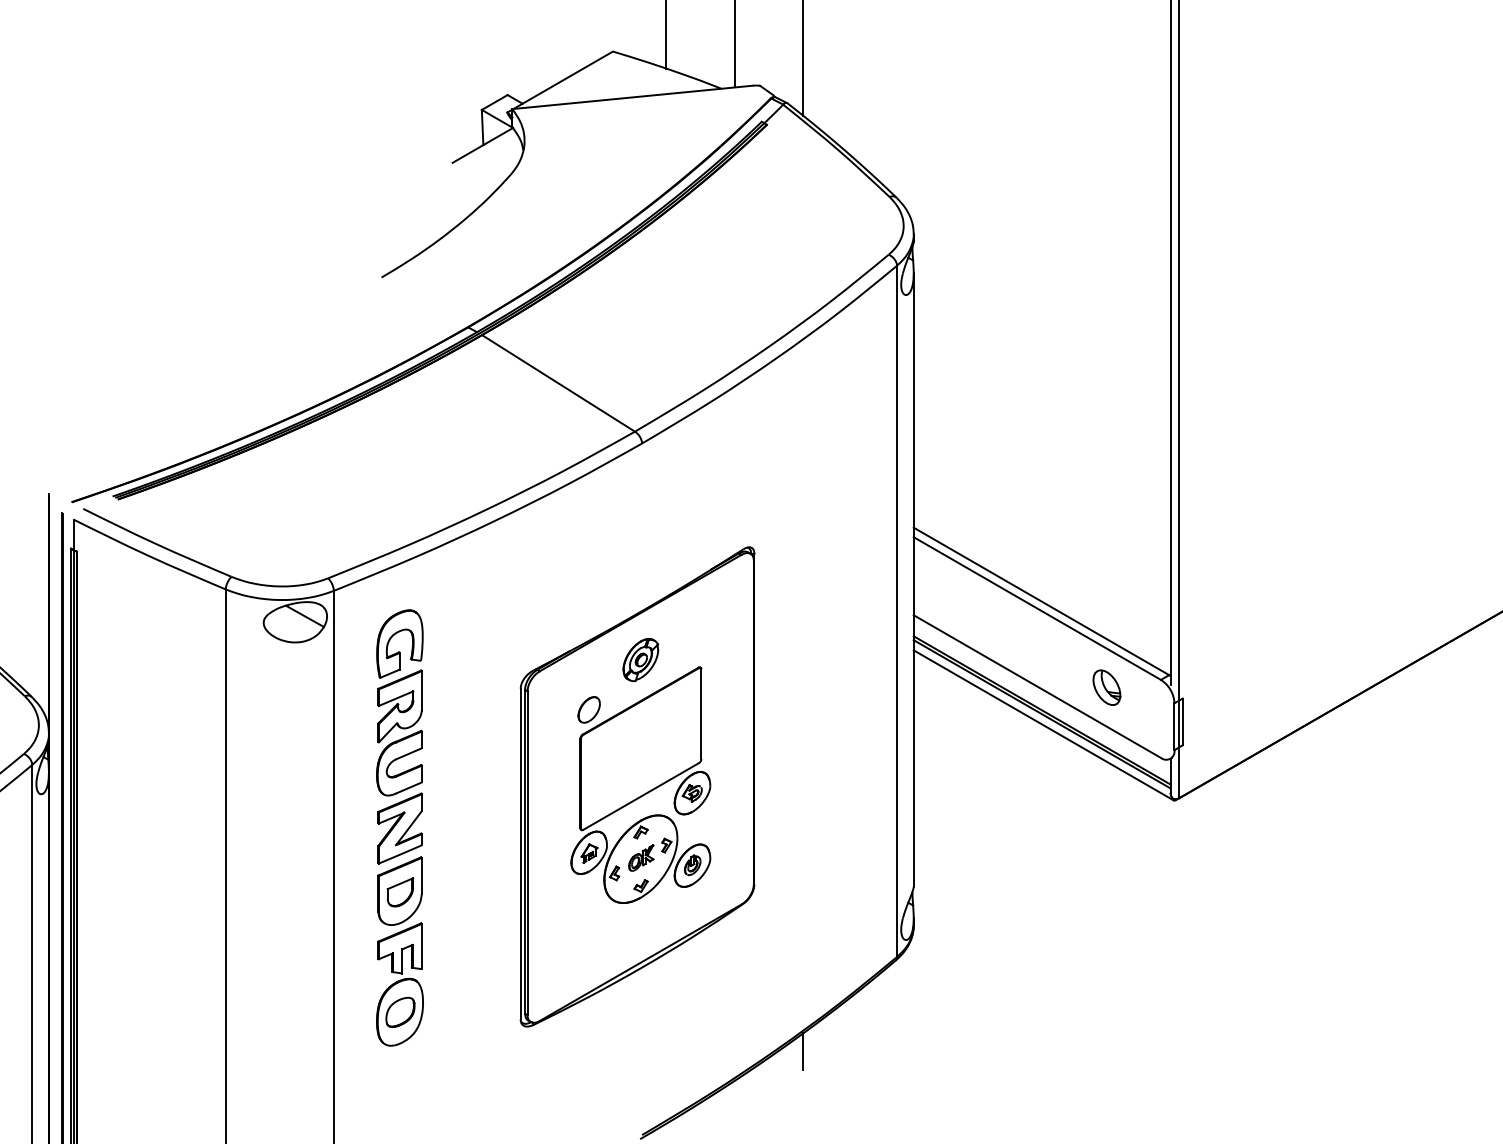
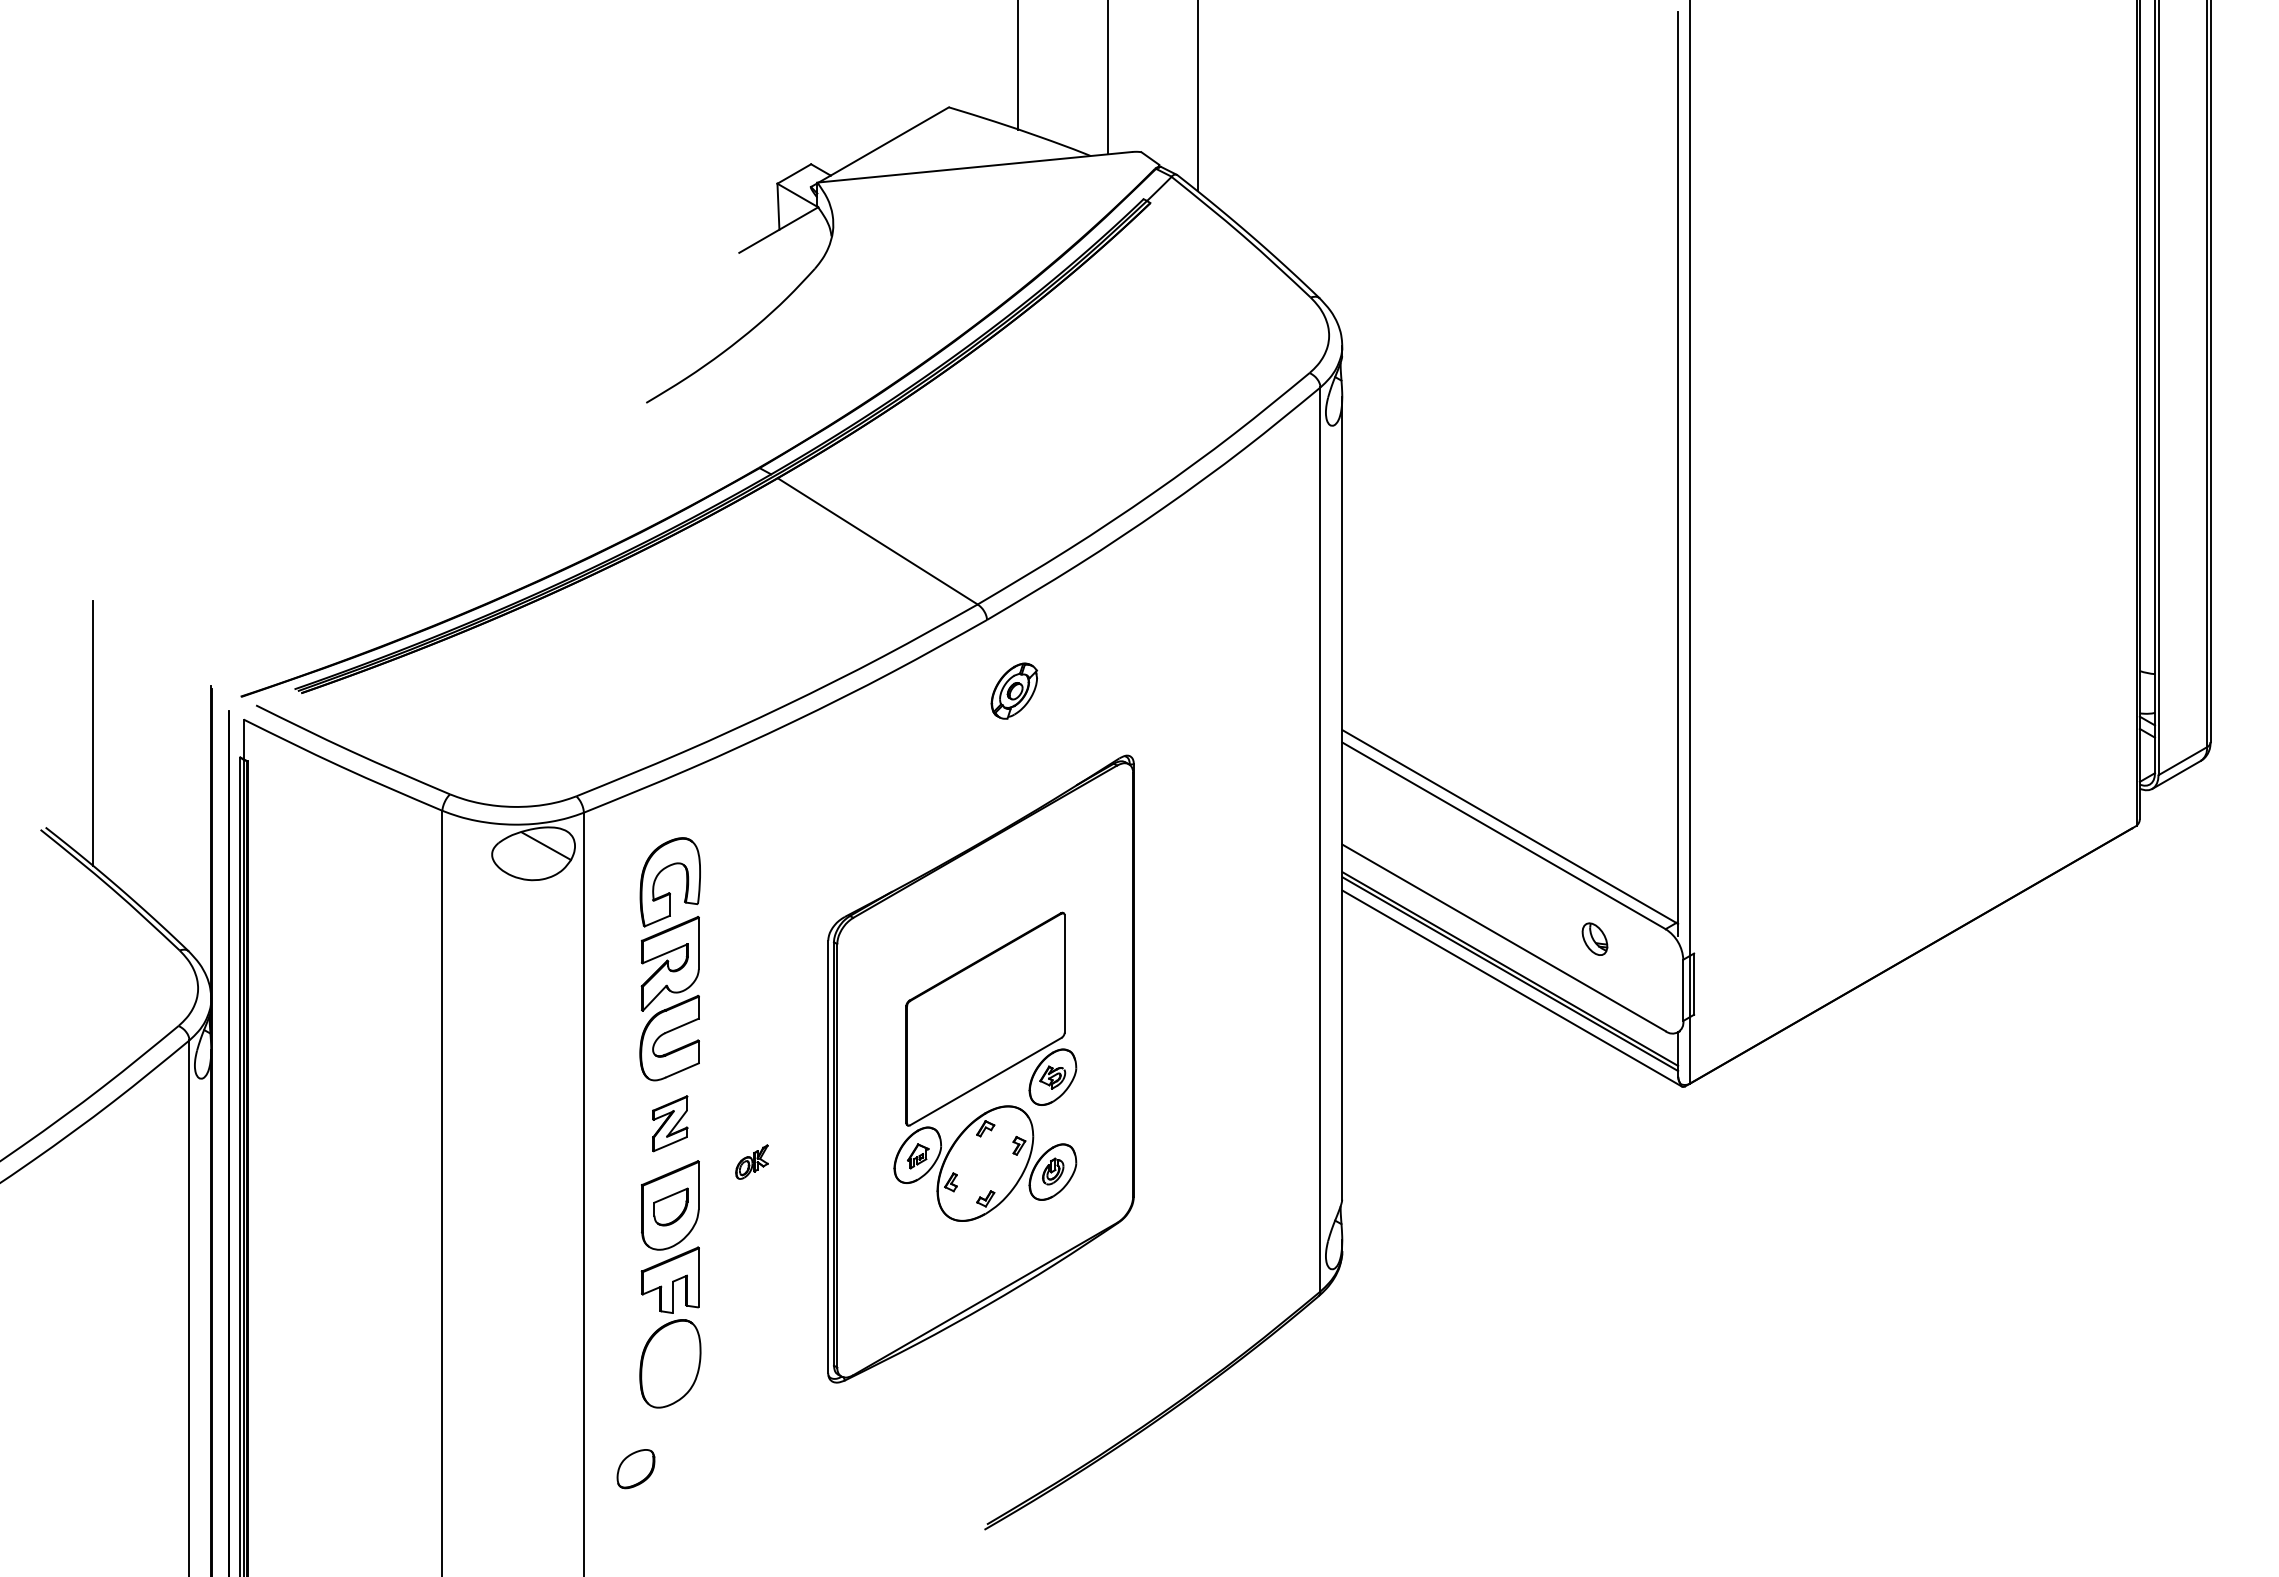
part: (640, 659) -> (1013, 690), moved
part: (1106, 687) -> (1594, 938), size x0.7
part: (588, 709) -> (917, 968), removed
part: (399, 828) -> (669, 1123), size x0.6
part: (640, 857) -> (751, 1161), moved
part: (400, 1012) -> (635, 1469), moved
line: (803, 1051) -> (1198, 1415), removed

